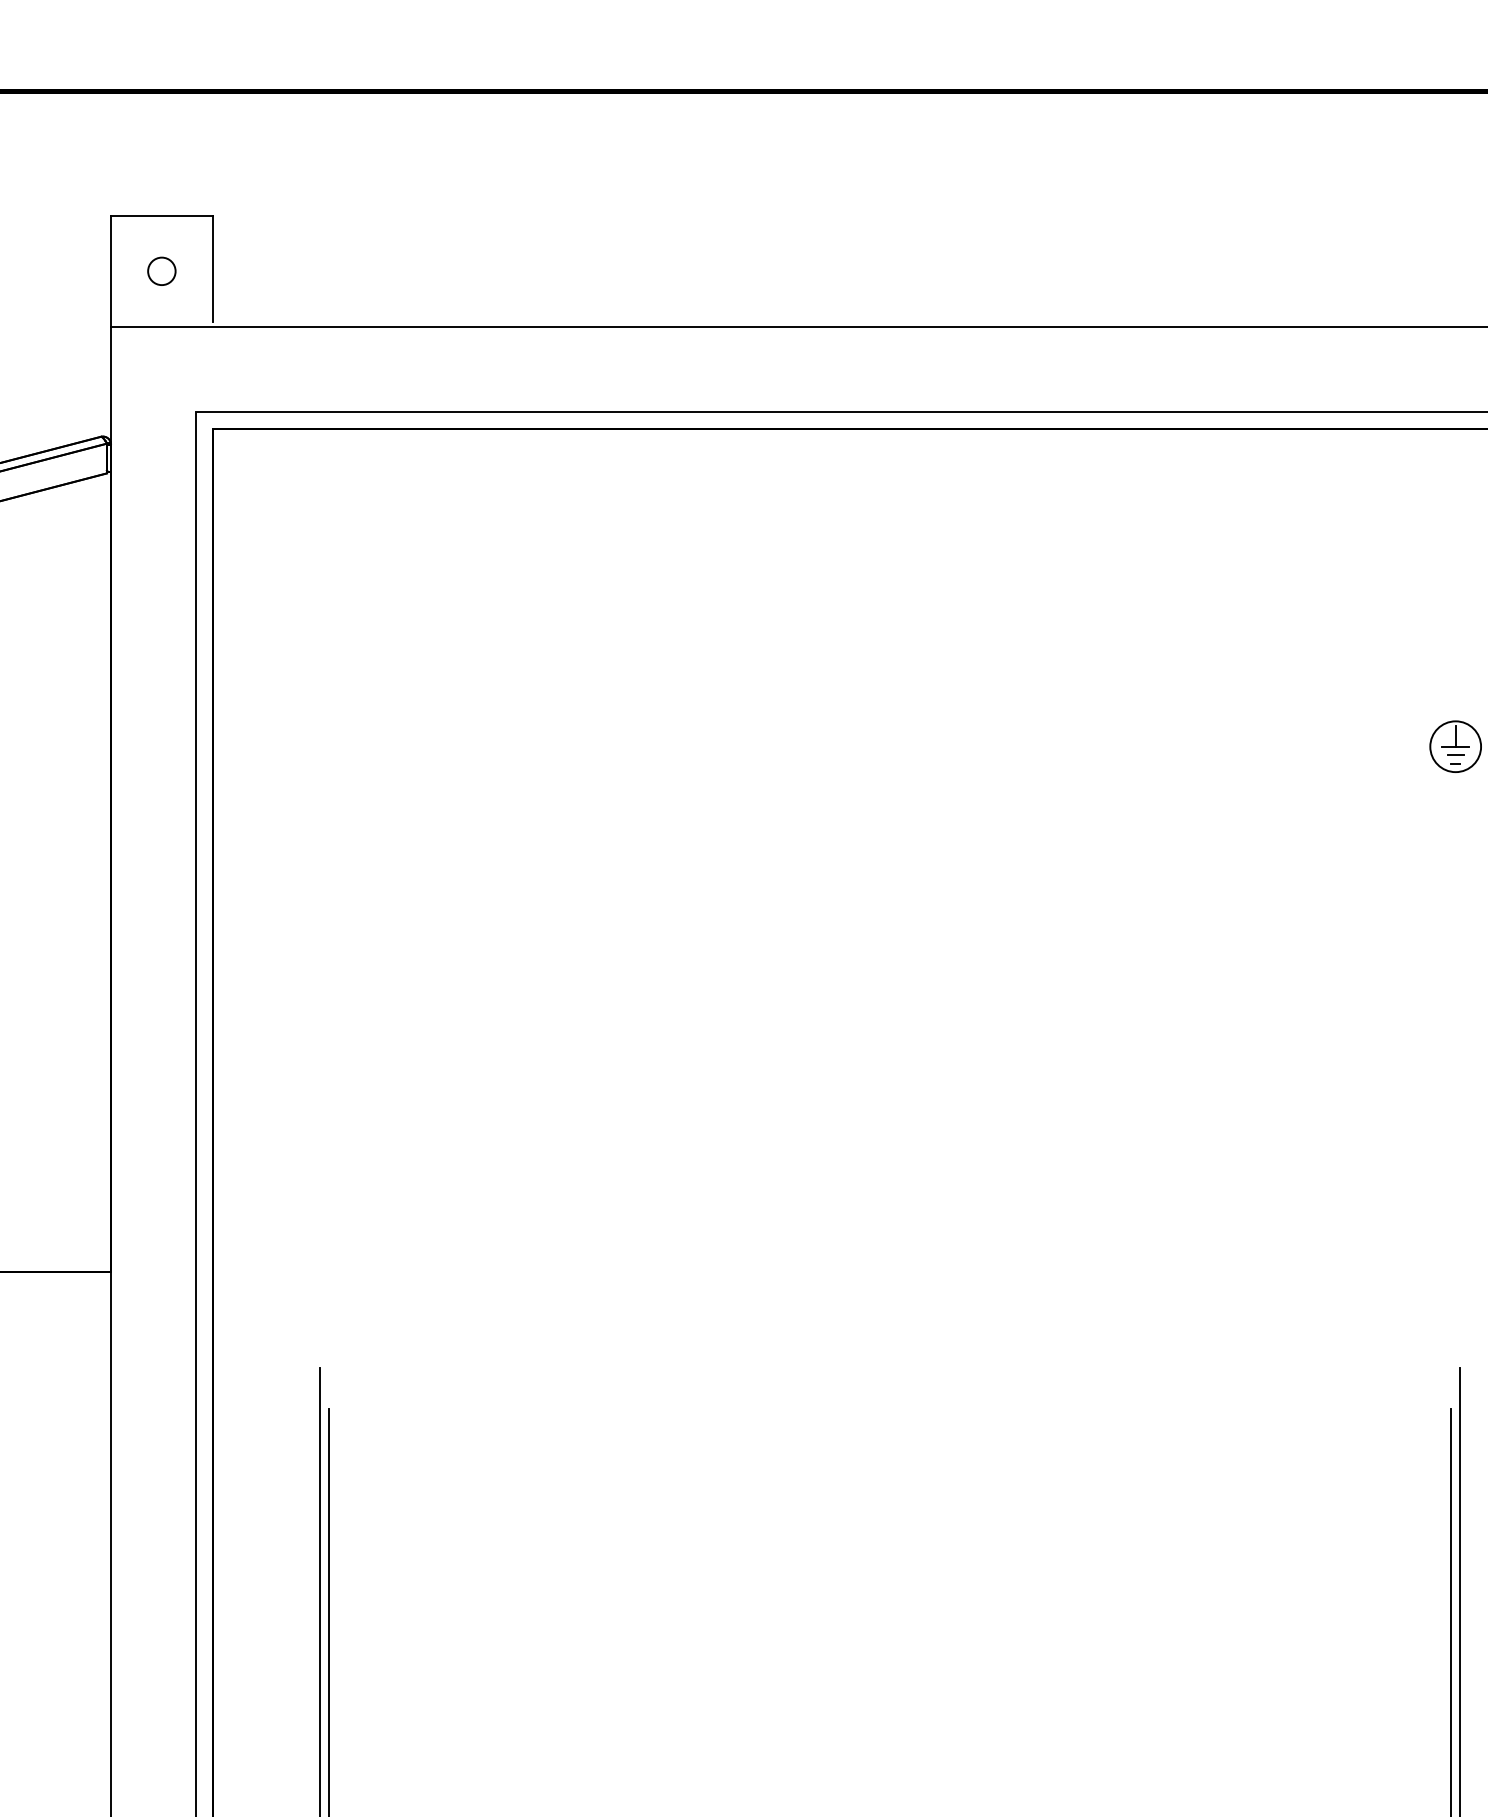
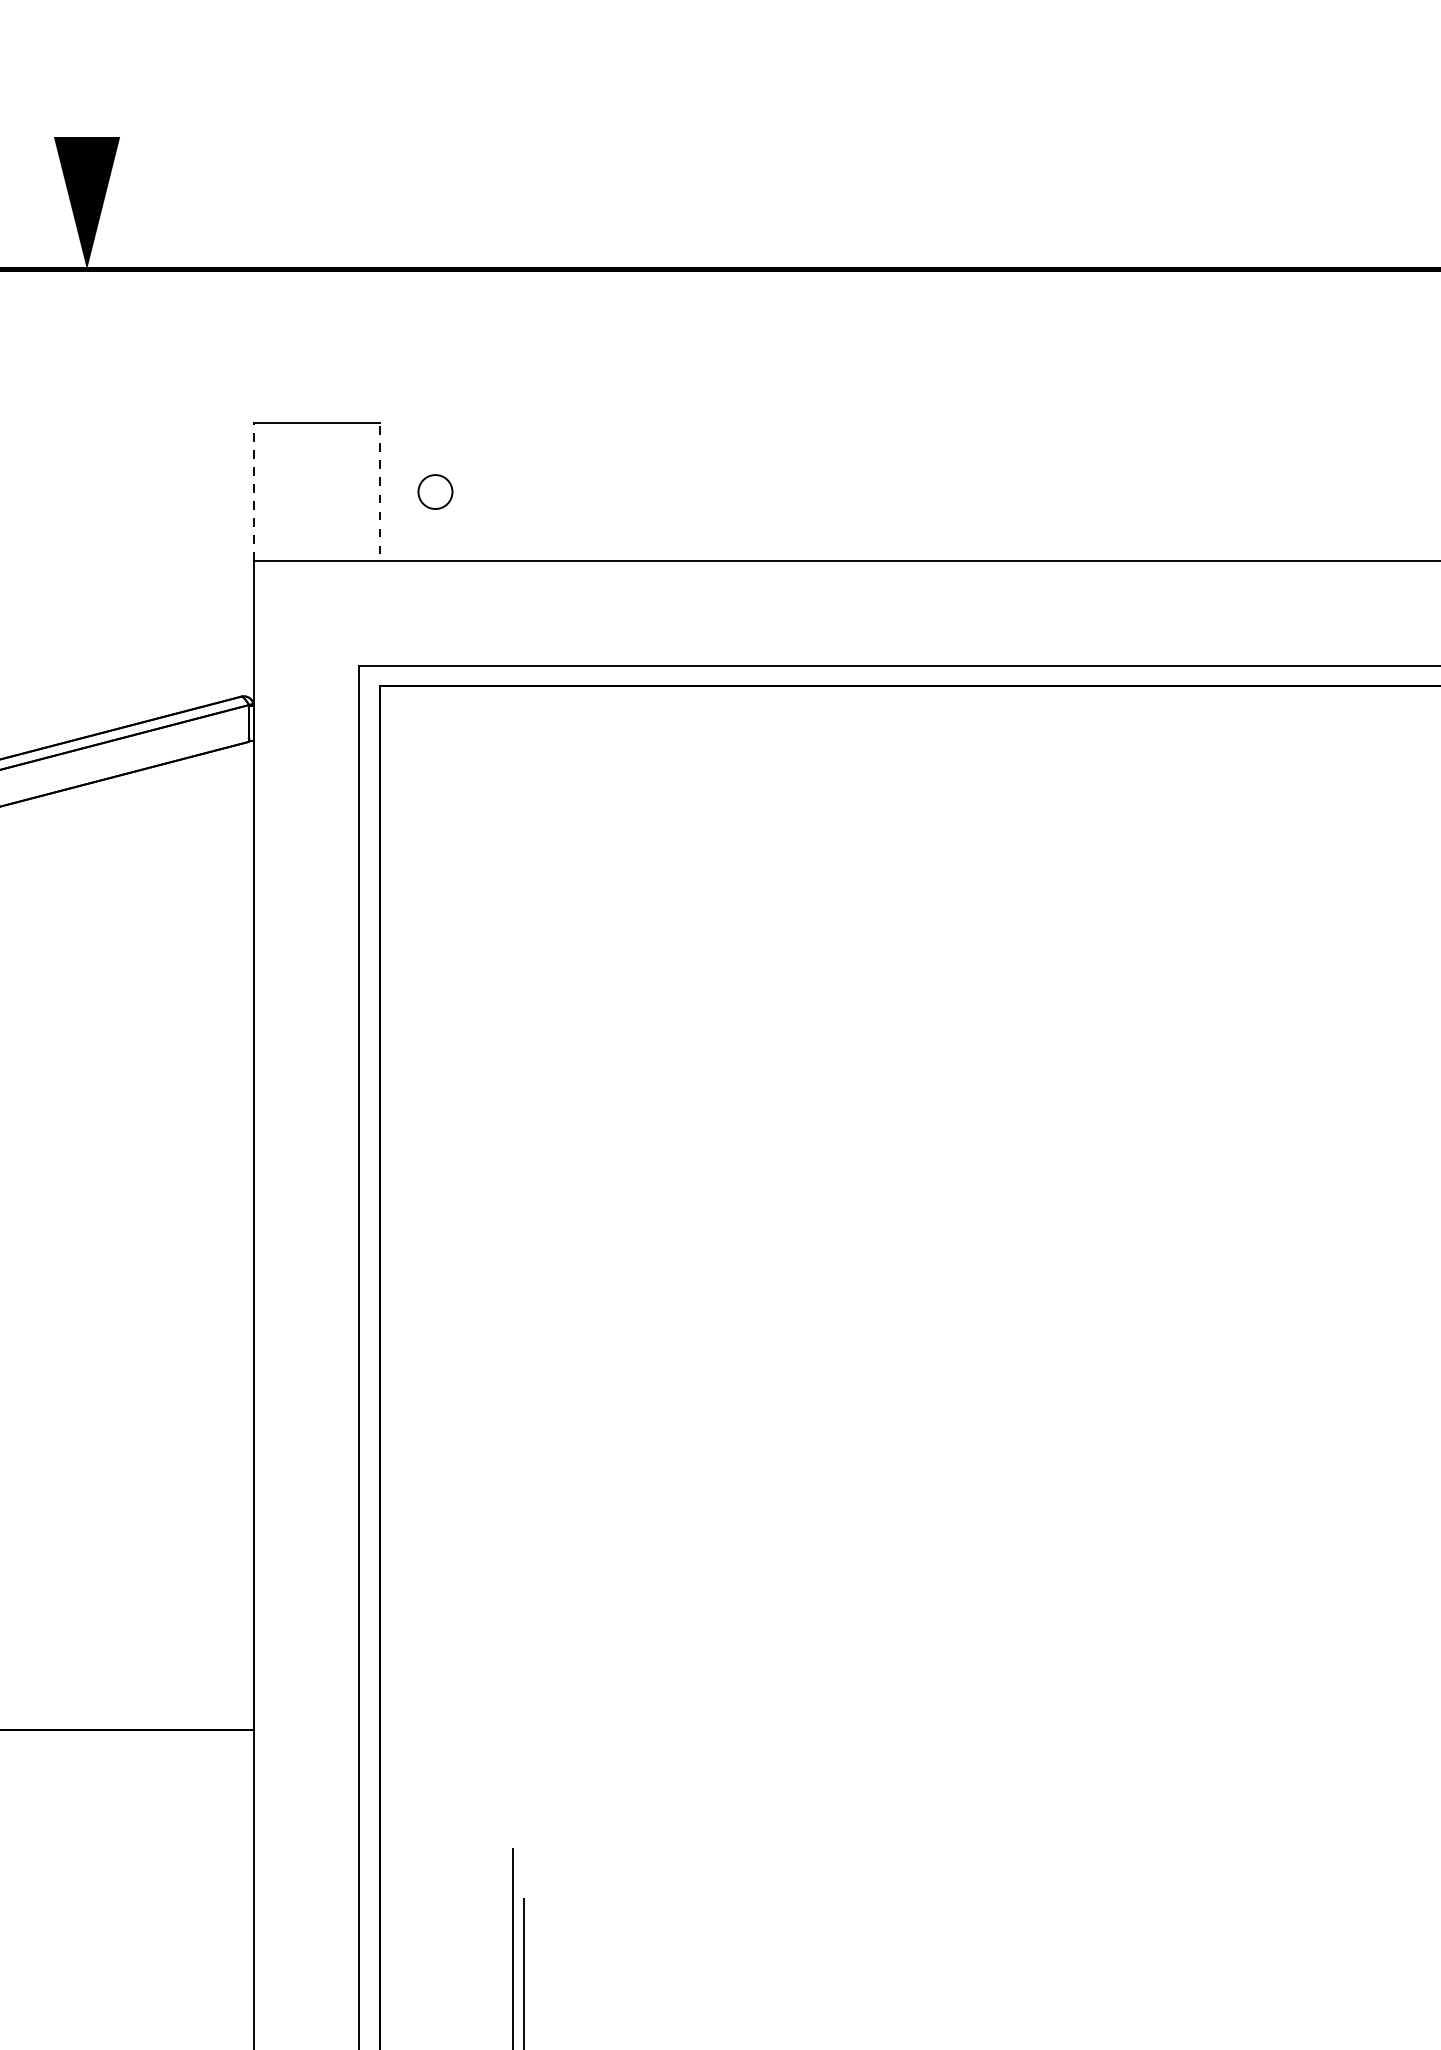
line: (212, 268) -> (379, 488), solid -> dashed
circle: (161, 270) -> (435, 490), moved
line: (111, 271) -> (254, 492), solid -> dashed

